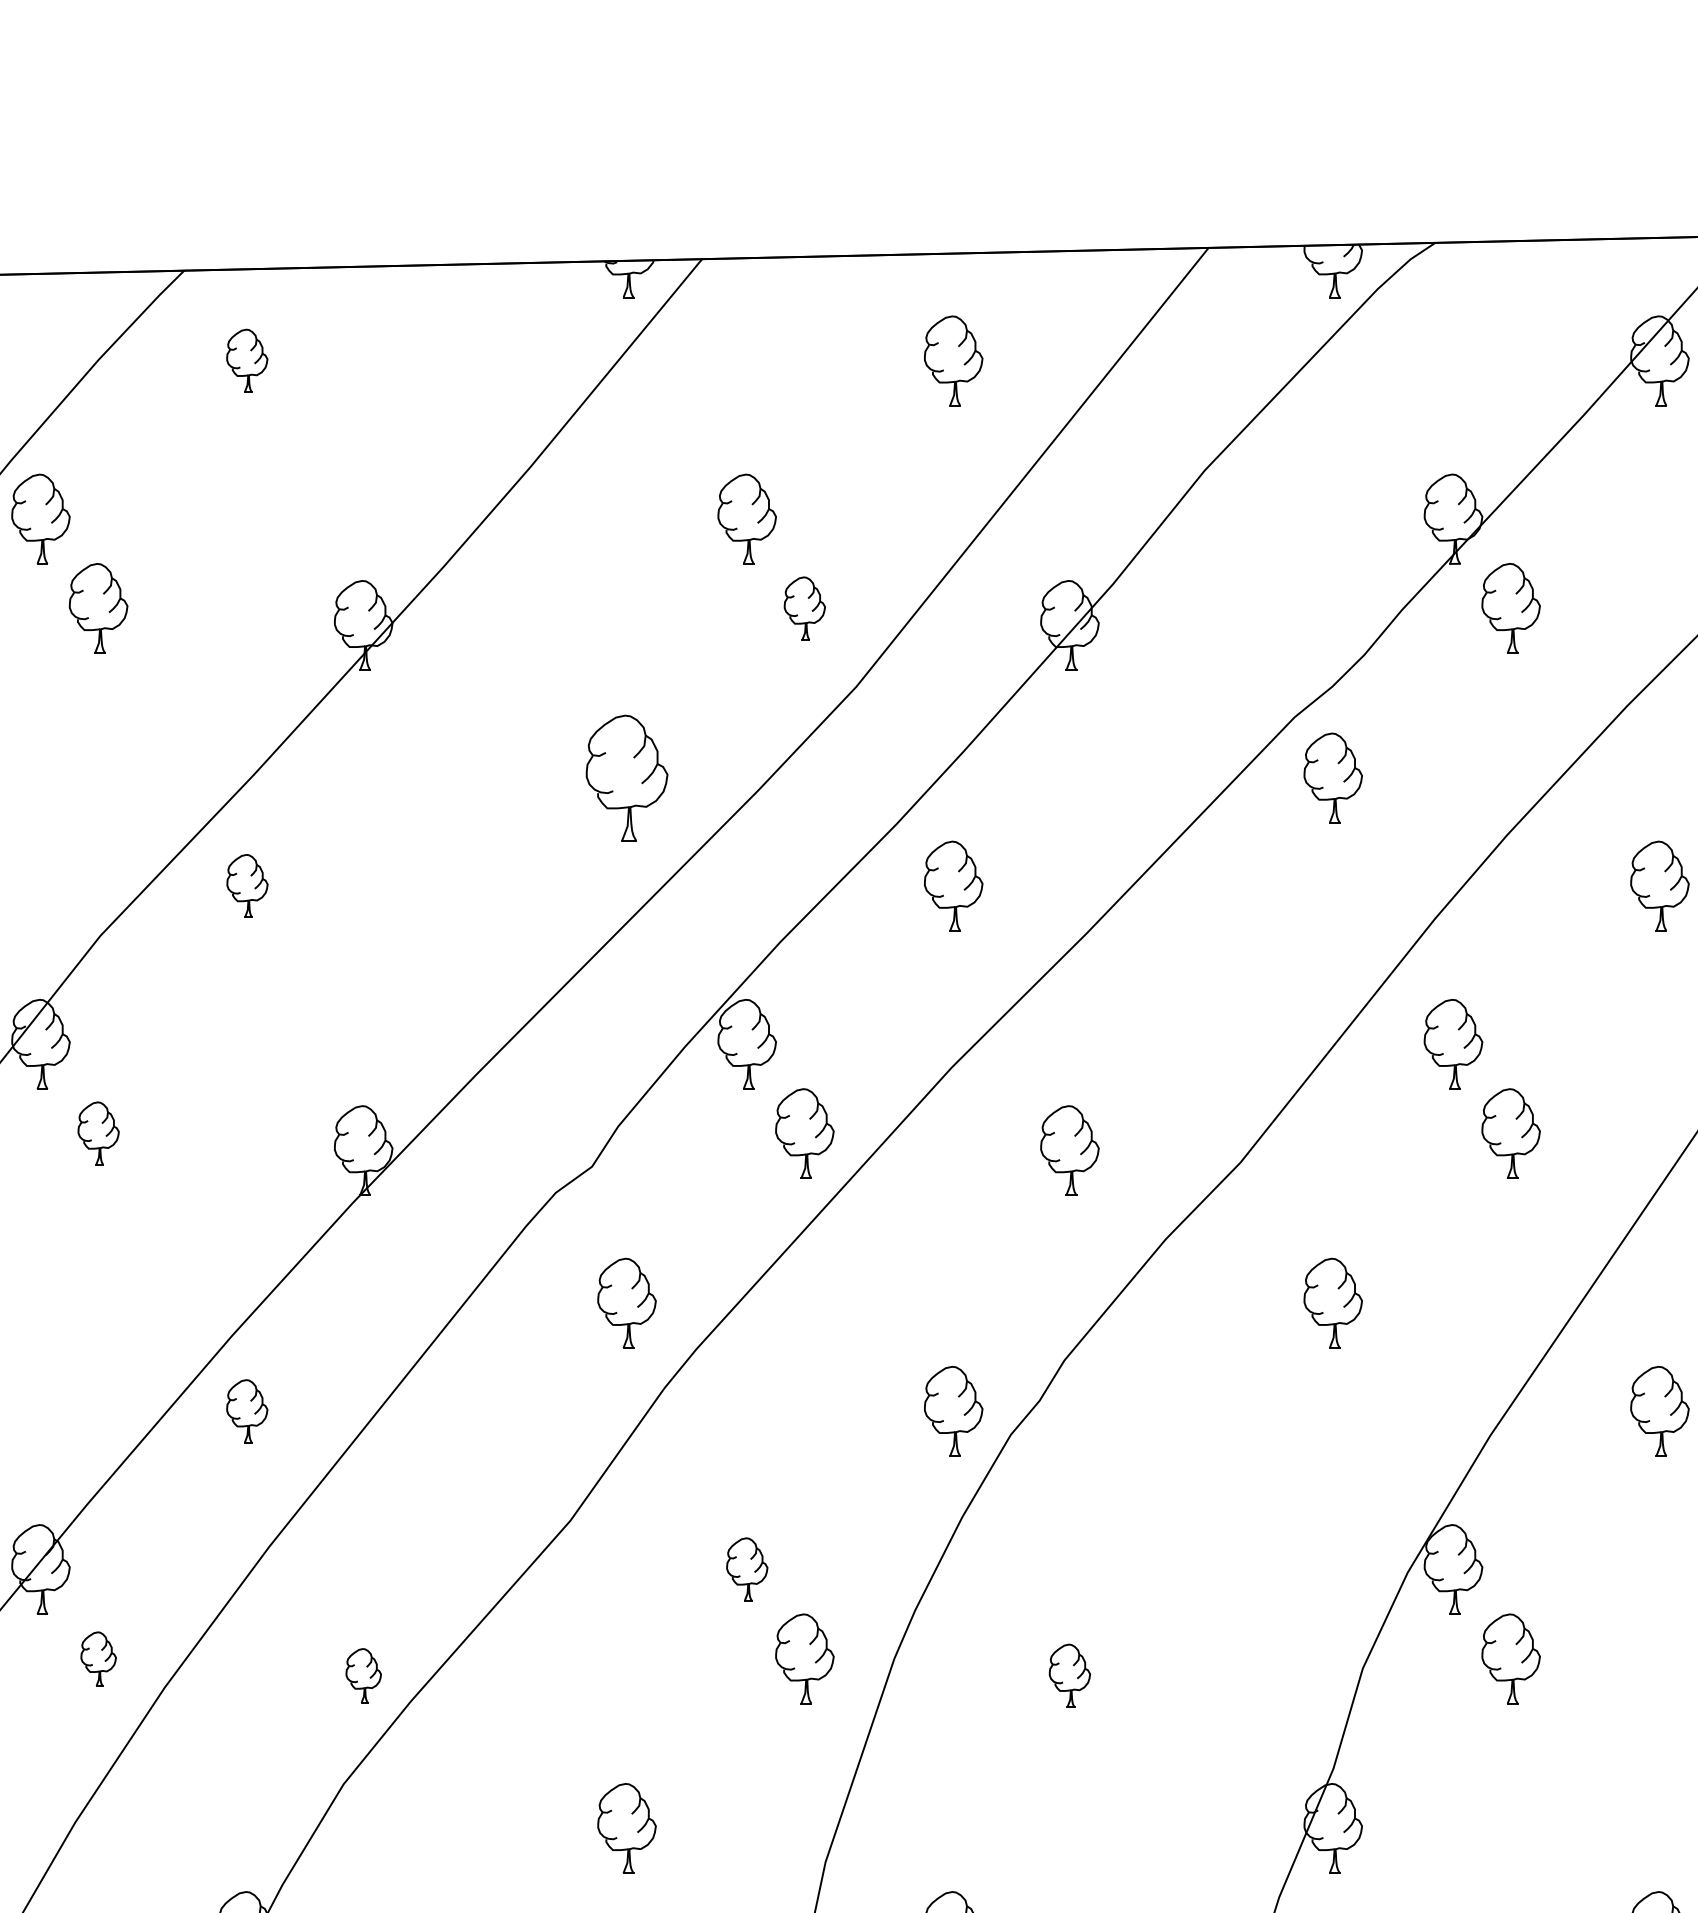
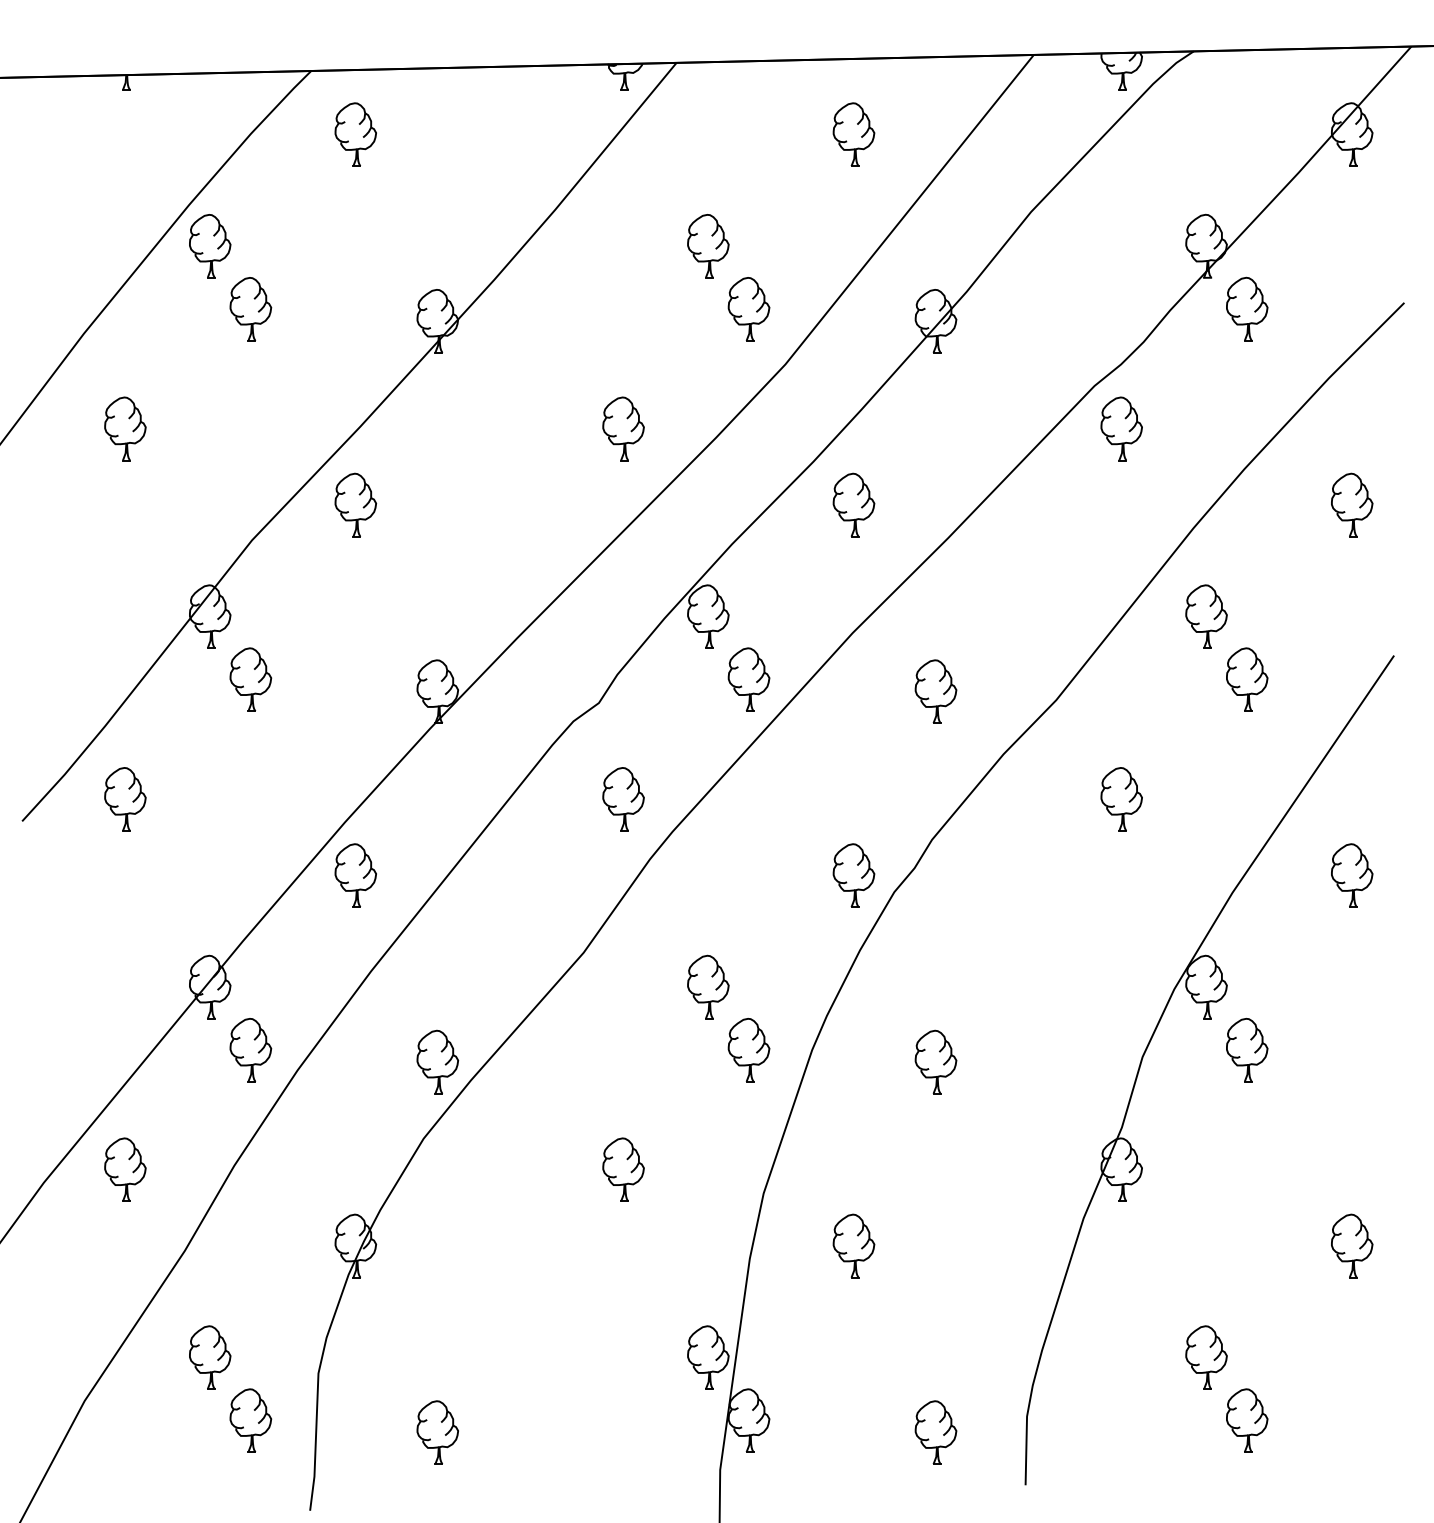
part: (246, 360) -> (355, 134), size x1.43
part: (804, 608) -> (748, 309), size x1.43
part: (626, 777) -> (623, 428), size x0.71
part: (246, 885) -> (355, 504), size x1.43
part: (98, 1133) -> (250, 679), size x1.43
part: (246, 1411) -> (355, 875), size x1.43
part: (747, 1568) -> (708, 986), size x1.43
part: (98, 1659) -> (250, 1050), size x1.67
part: (363, 1674) -> (437, 1061), size x1.67
part: (1069, 1674) -> (935, 1061), size x1.43

